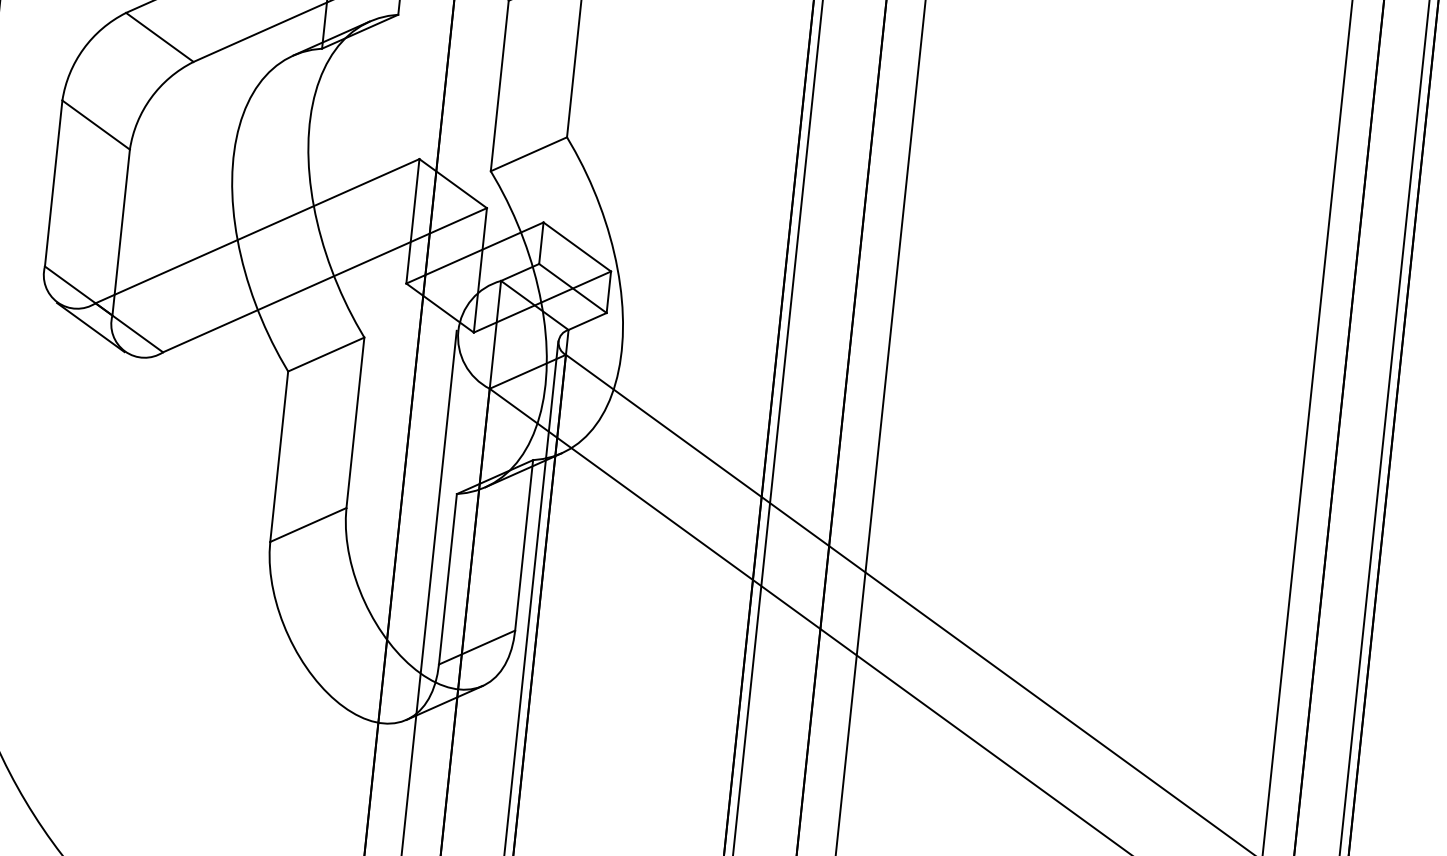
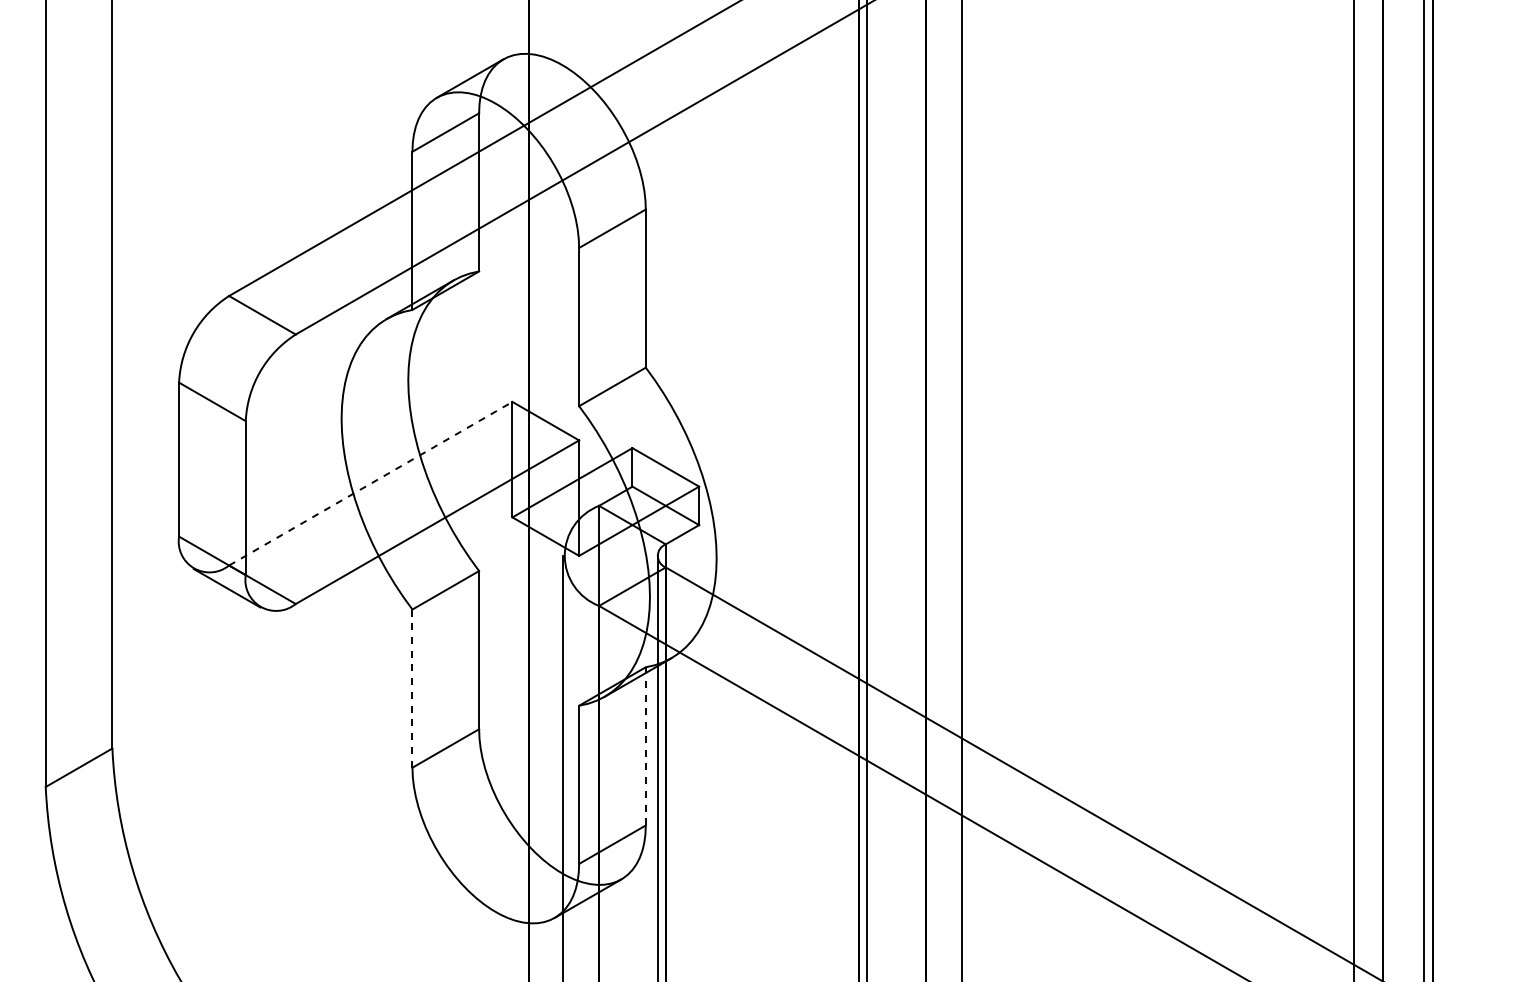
line: (257, 230) -> (370, 483), solid -> dashed
line: (279, 457) -> (412, 689), solid -> dashed
line: (523, 545) -> (645, 746), solid -> dashed

